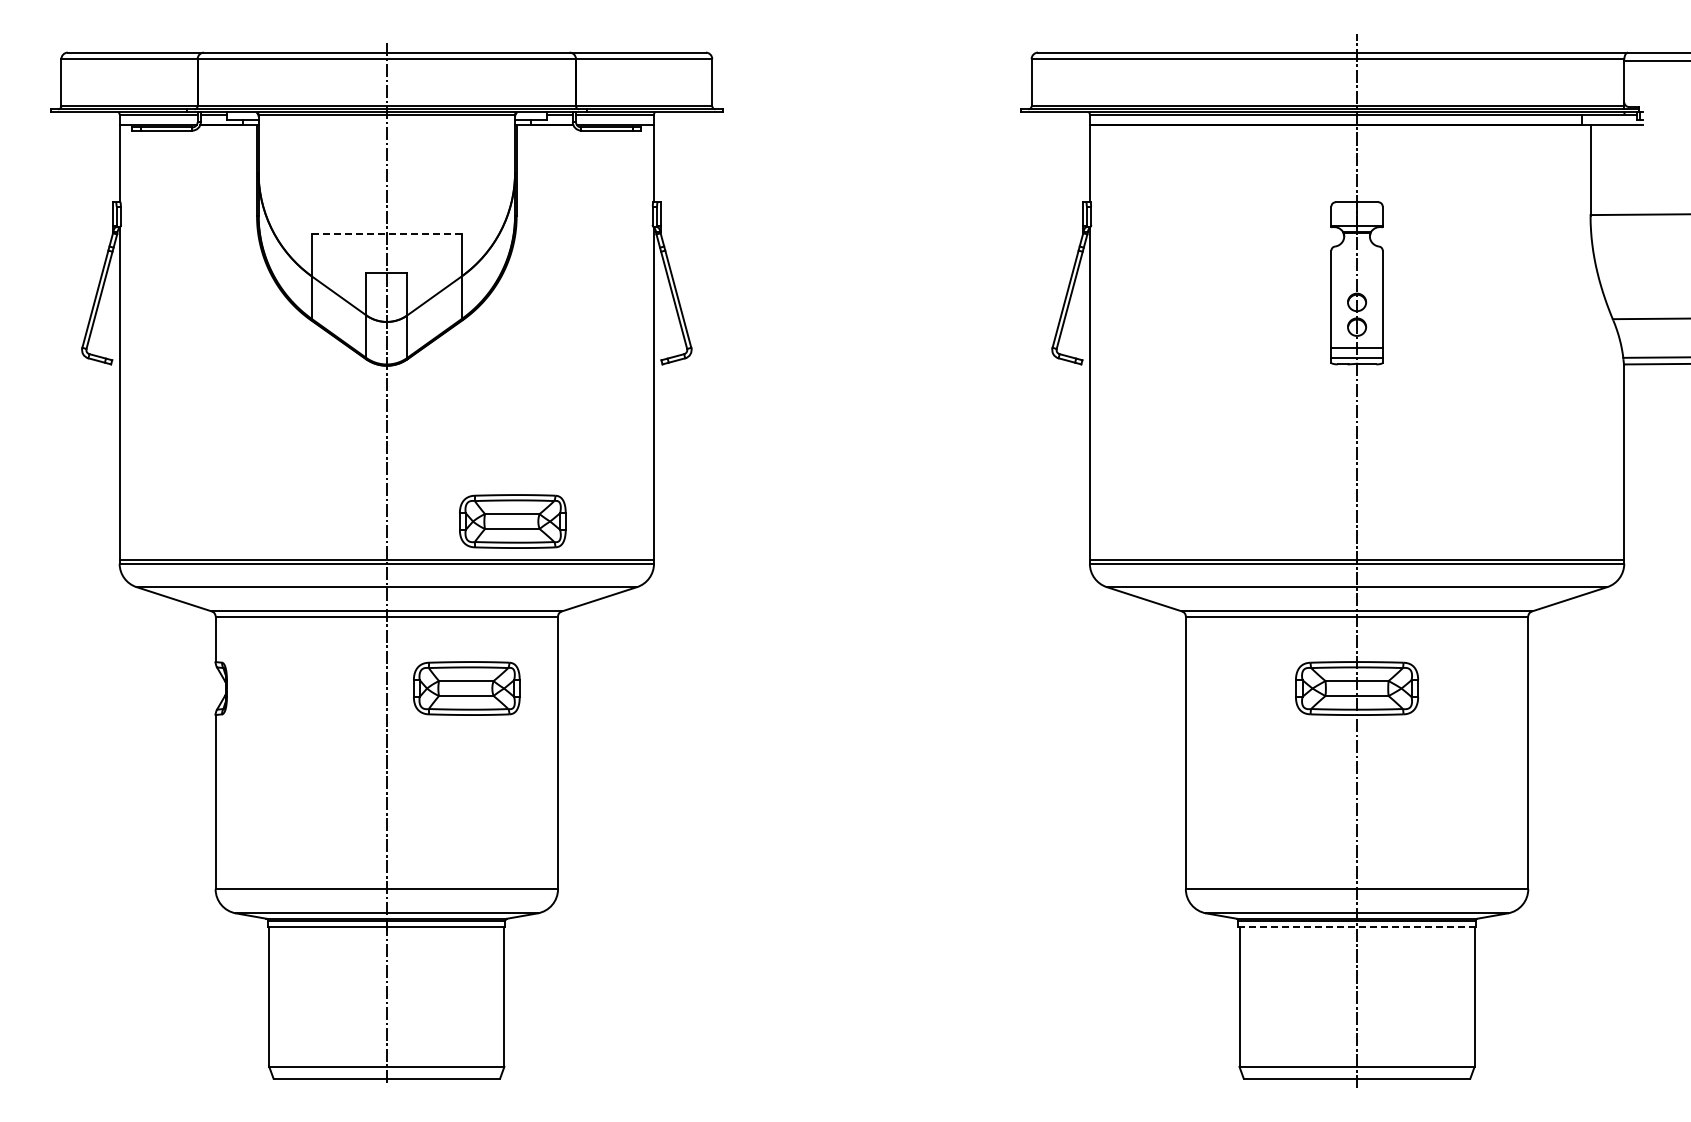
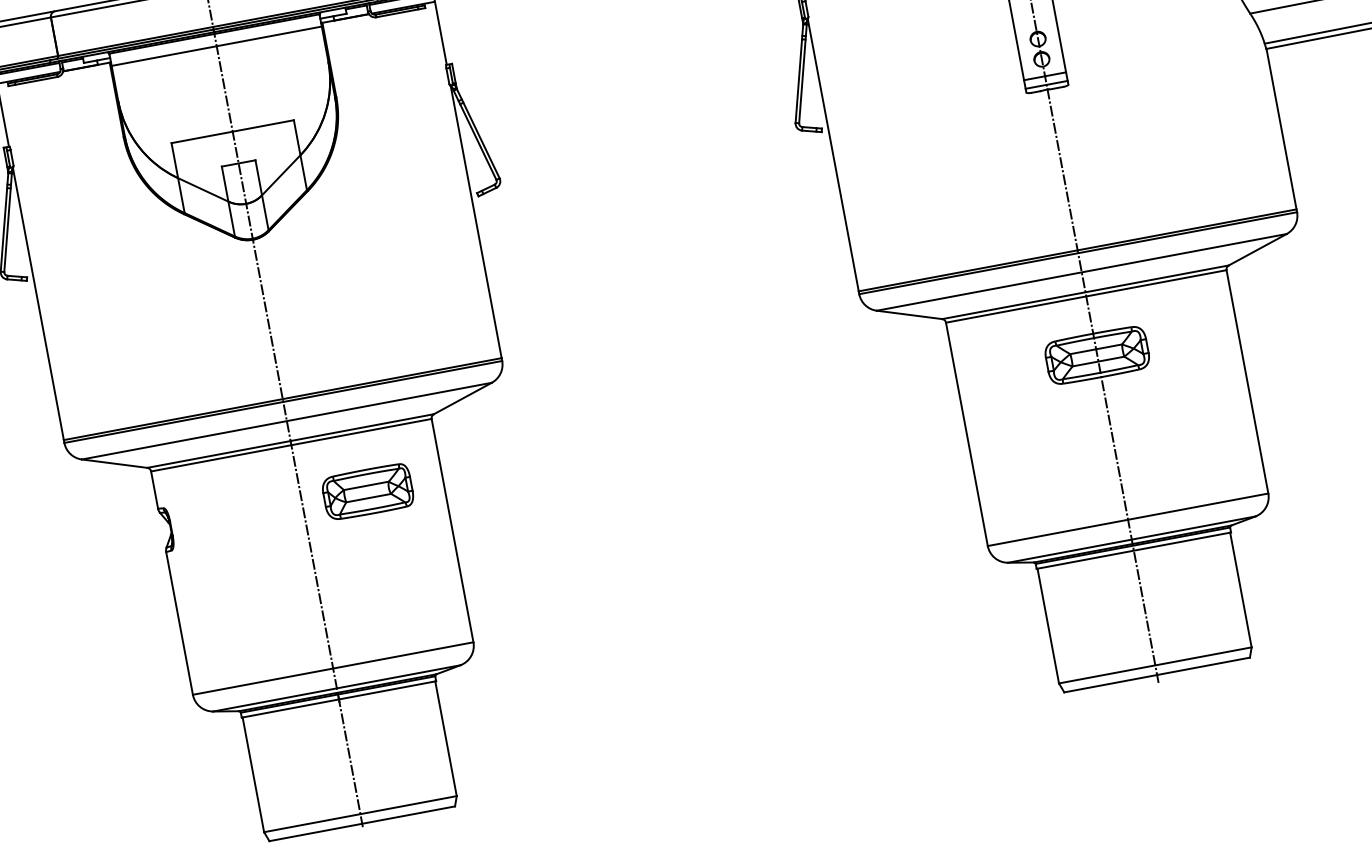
line: (386, 129) -> (216, 46), added
line: (386, 233) -> (232, 131), dashed -> solid
part: (512, 521) -> (379, 348), removed
line: (1357, 926) -> (1134, 550), dashed -> solid

